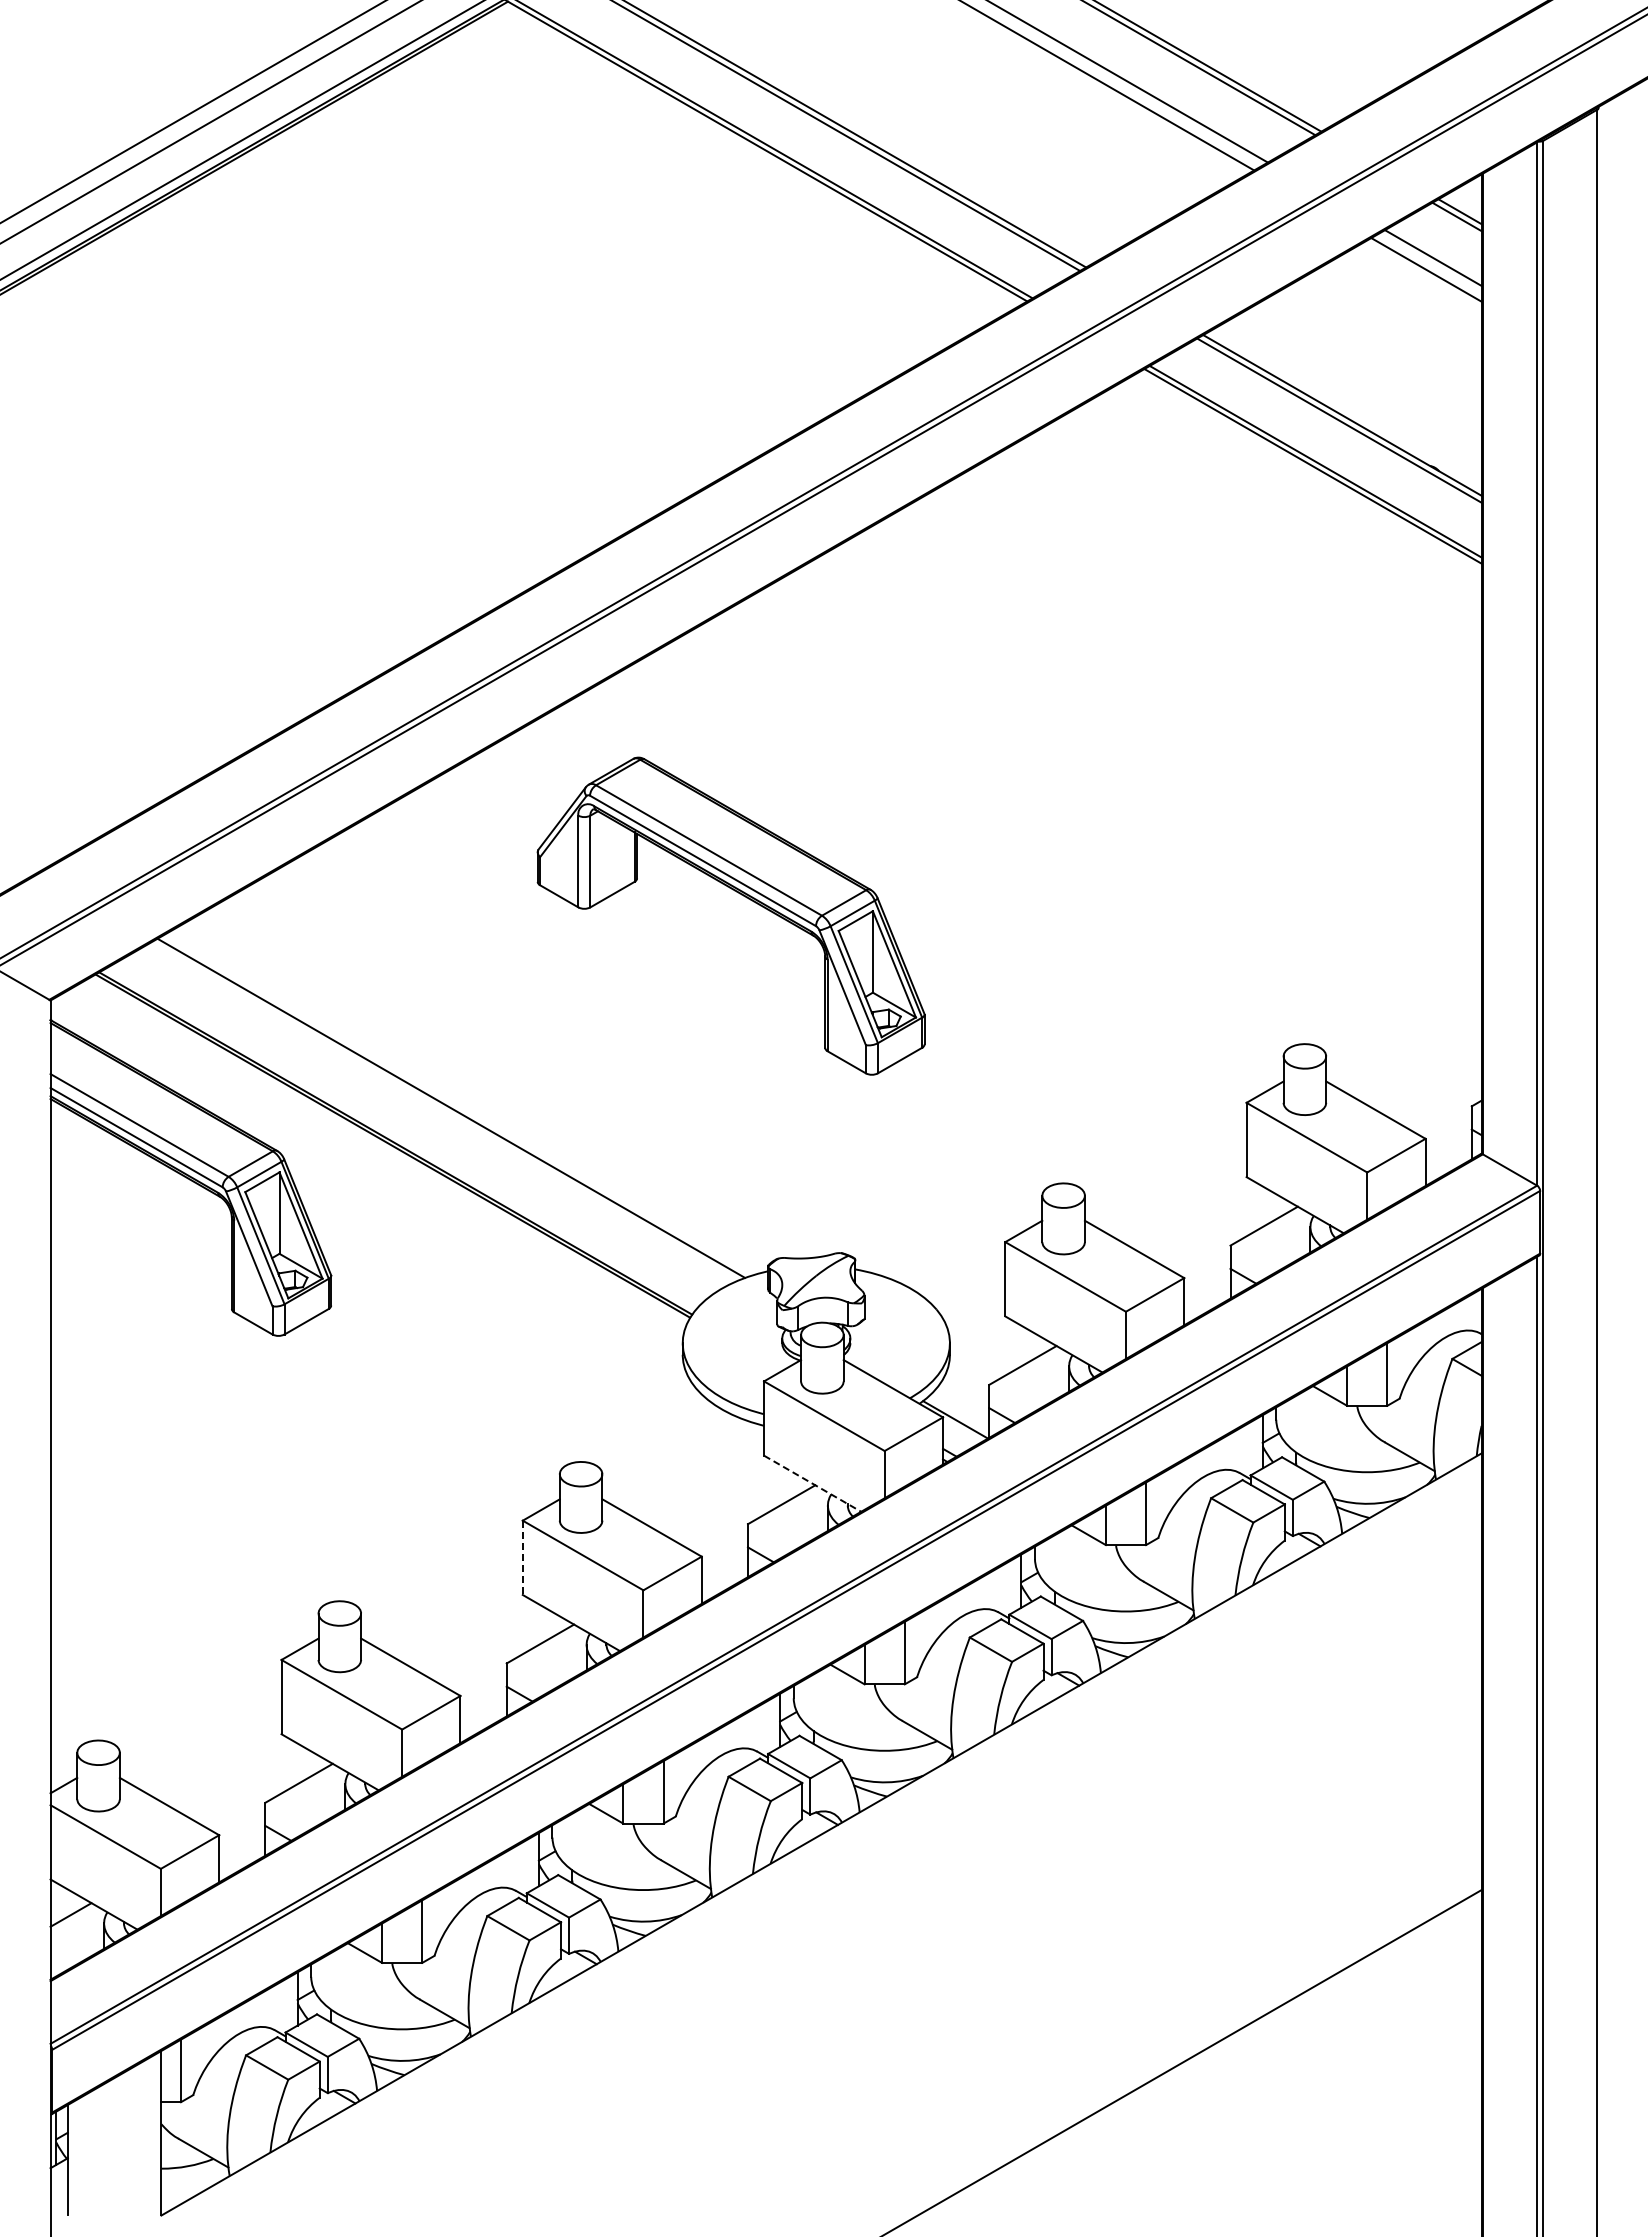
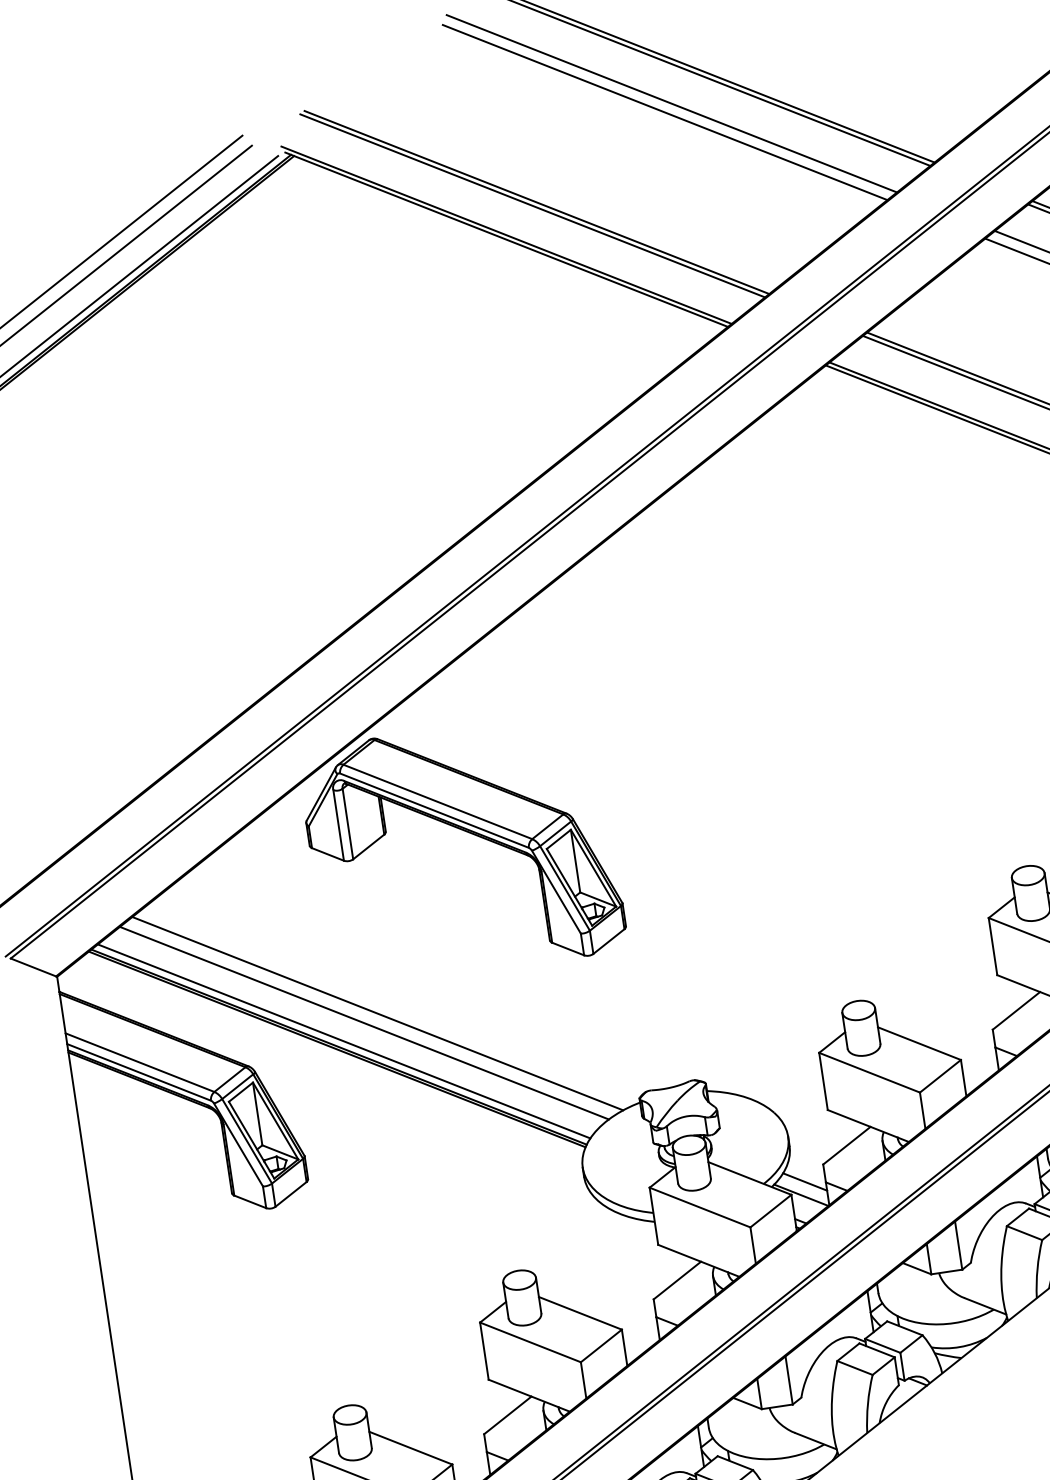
part: (741, 895) -> (468, 832), moved
line: (432, 1117) -> (364, 1022), added
line: (402, 1137) -> (343, 1041), added
line: (962, 1403) -> (804, 1181), added
line: (813, 1483) -> (699, 1260), dashed -> solid
line: (522, 1558) -> (484, 1351), dashed -> solid

